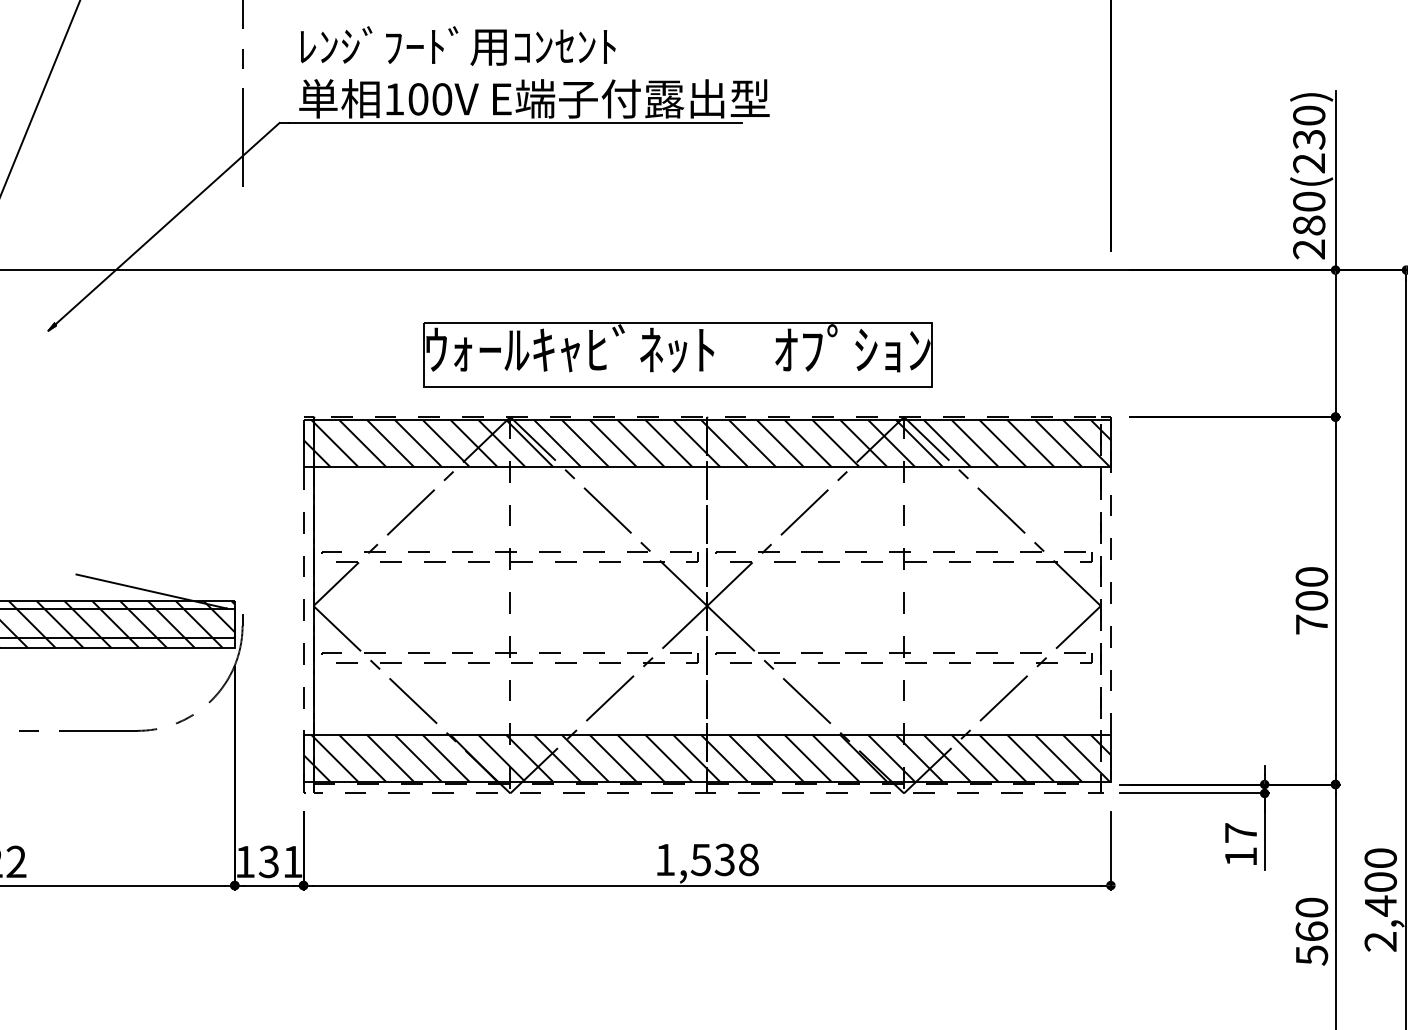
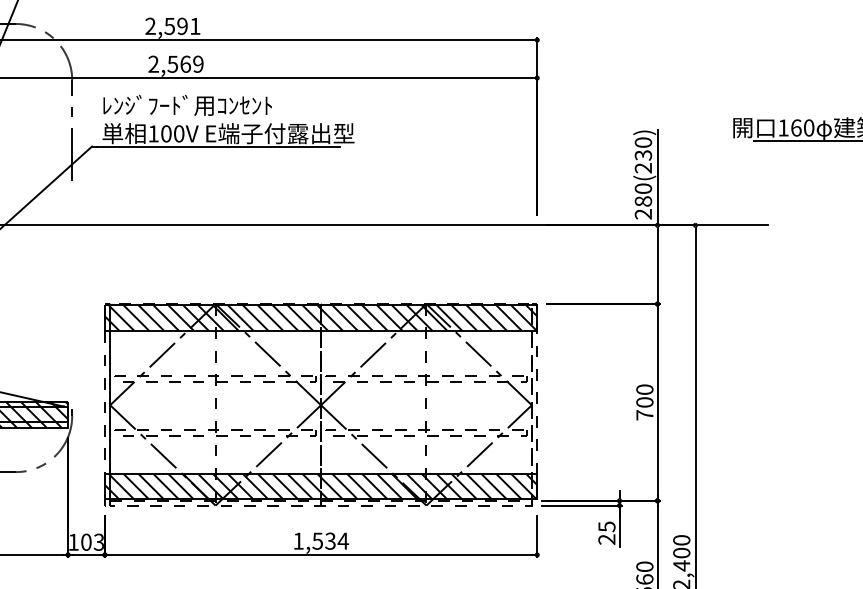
part: (678, 354) -> (305, 270), removed
text: (1240, 843) -> (606, 532), 17 -> 25
text: (747, 858) -> (342, 540), 1,538 -> 1,534
text: (280, 860) -> (92, 541), 131 -> 103

